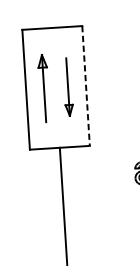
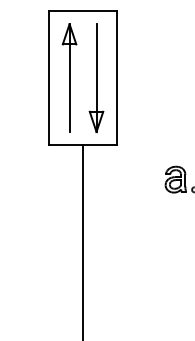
part: (68, 86) -> (96, 77), size x1.67
line: (85, 86) -> (116, 78), dashed -> solid
part: (43, 88) -> (69, 77), size x1.43

